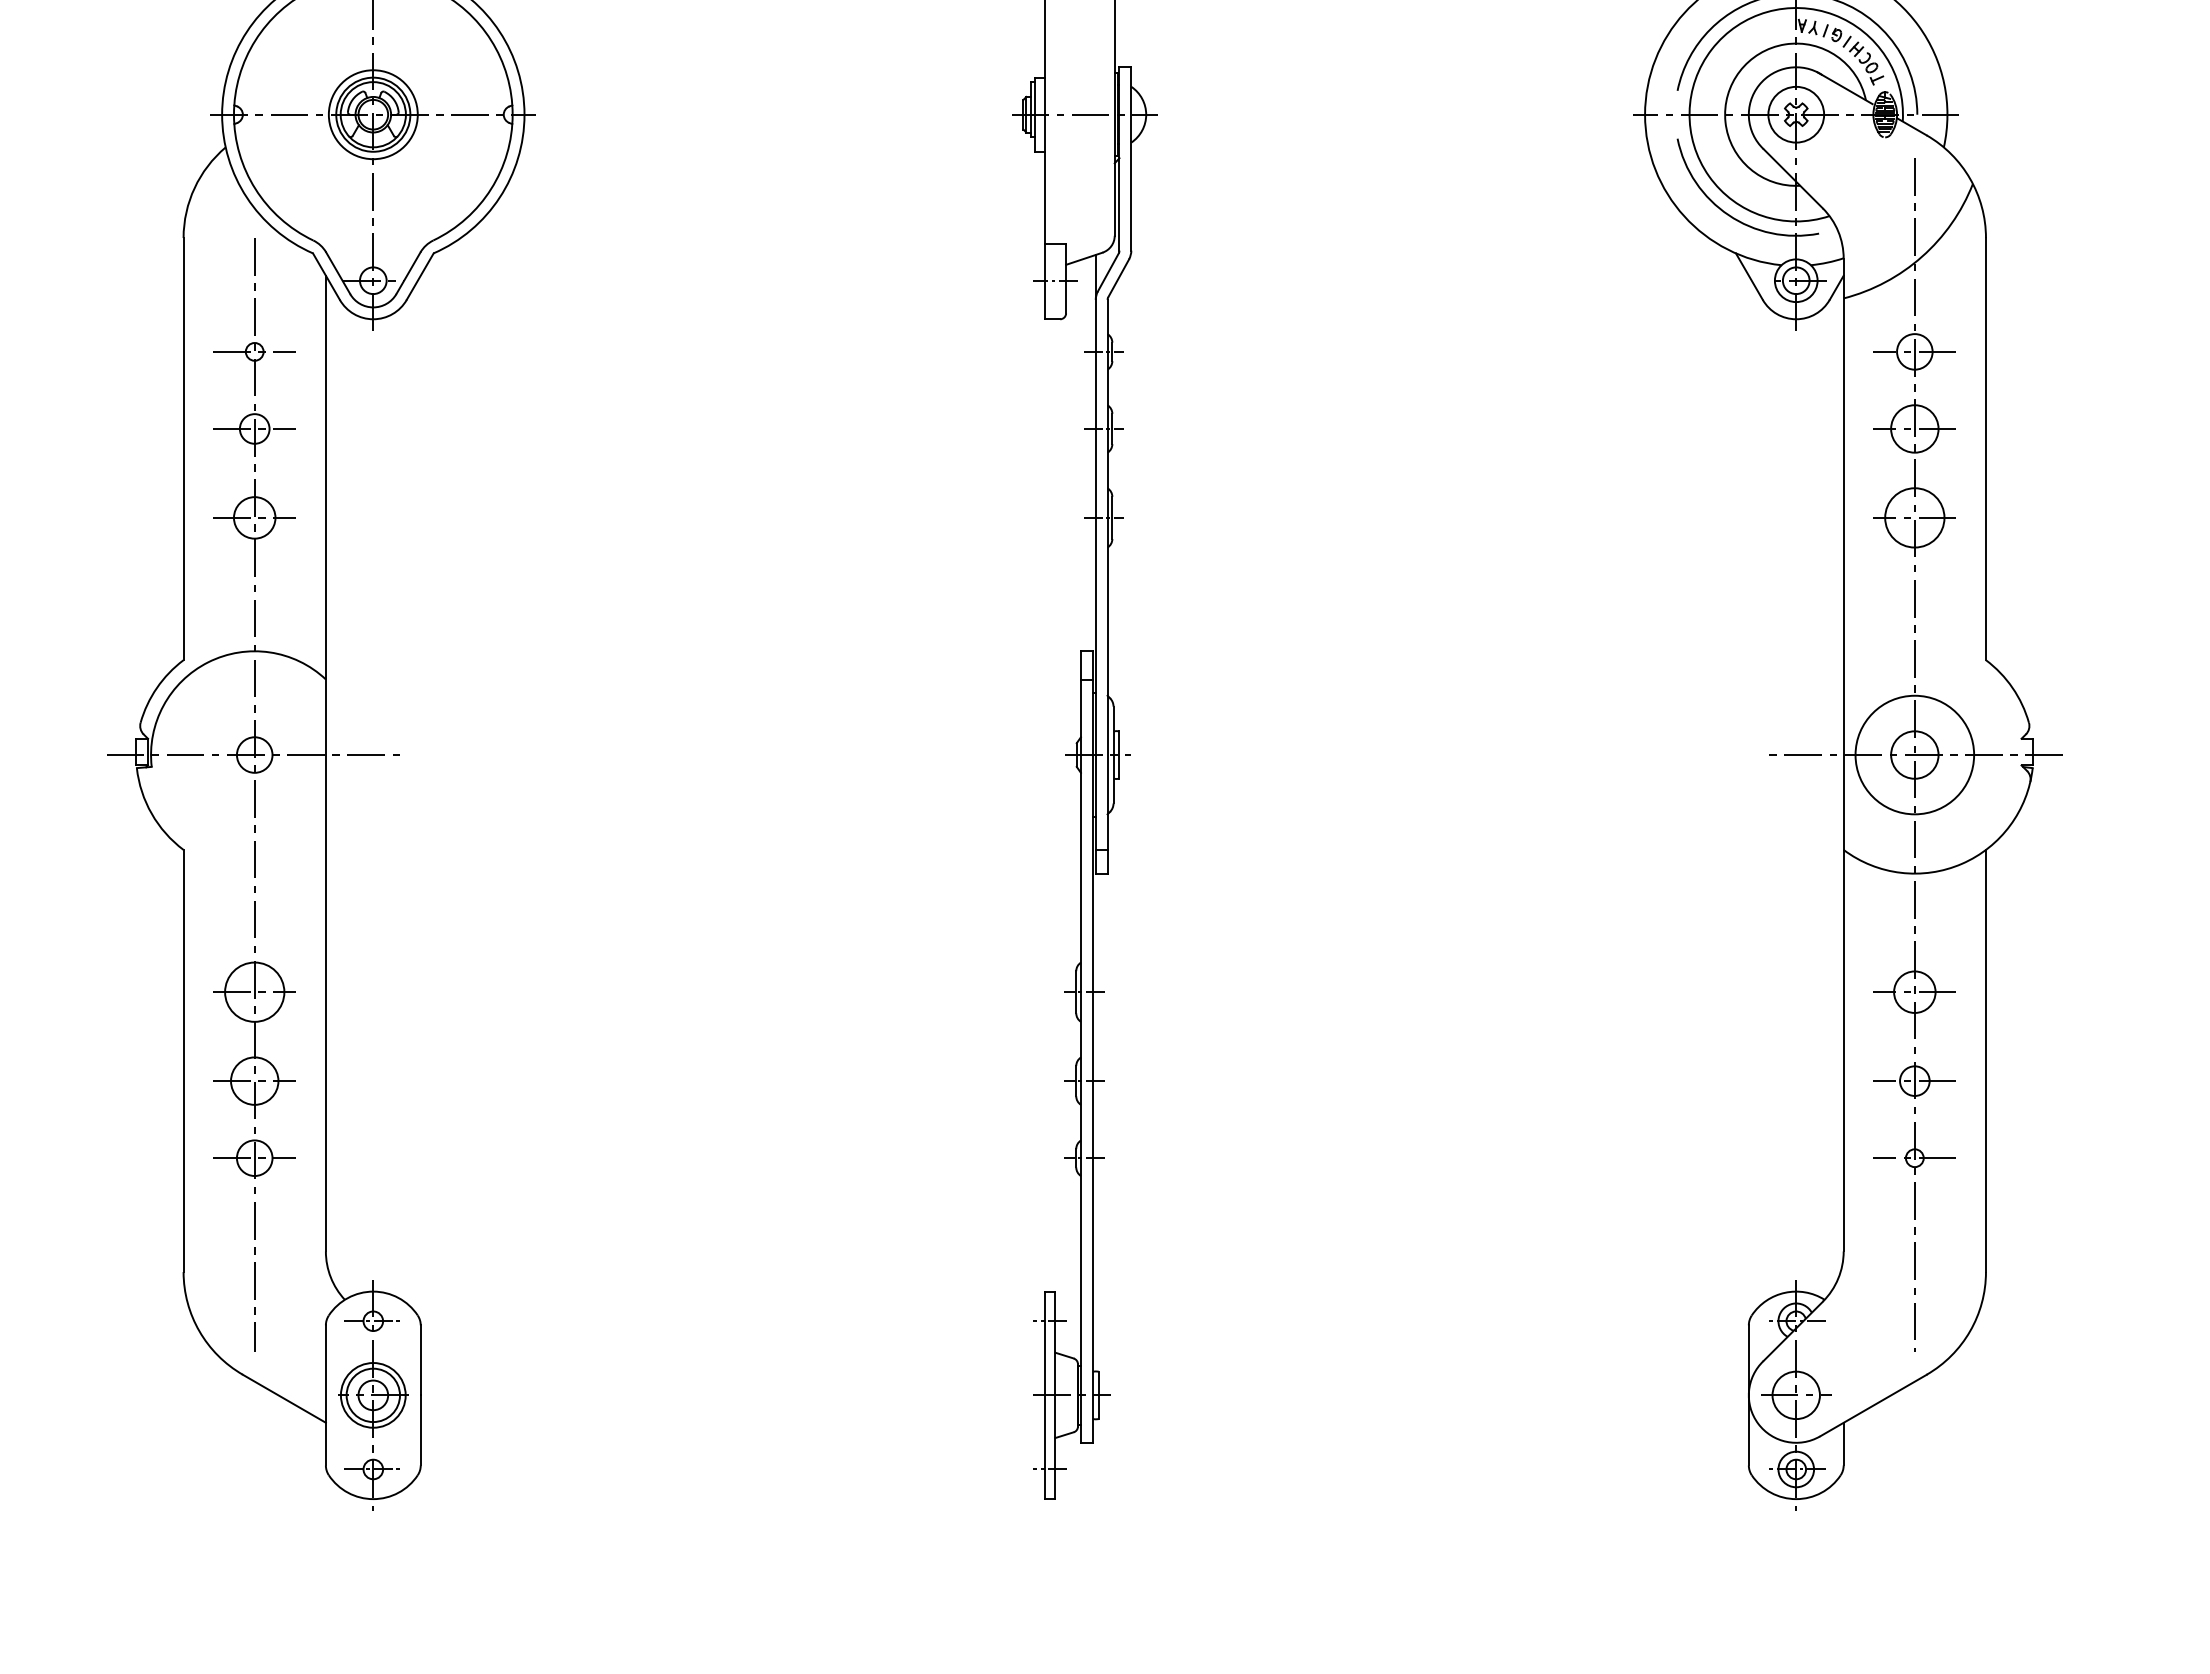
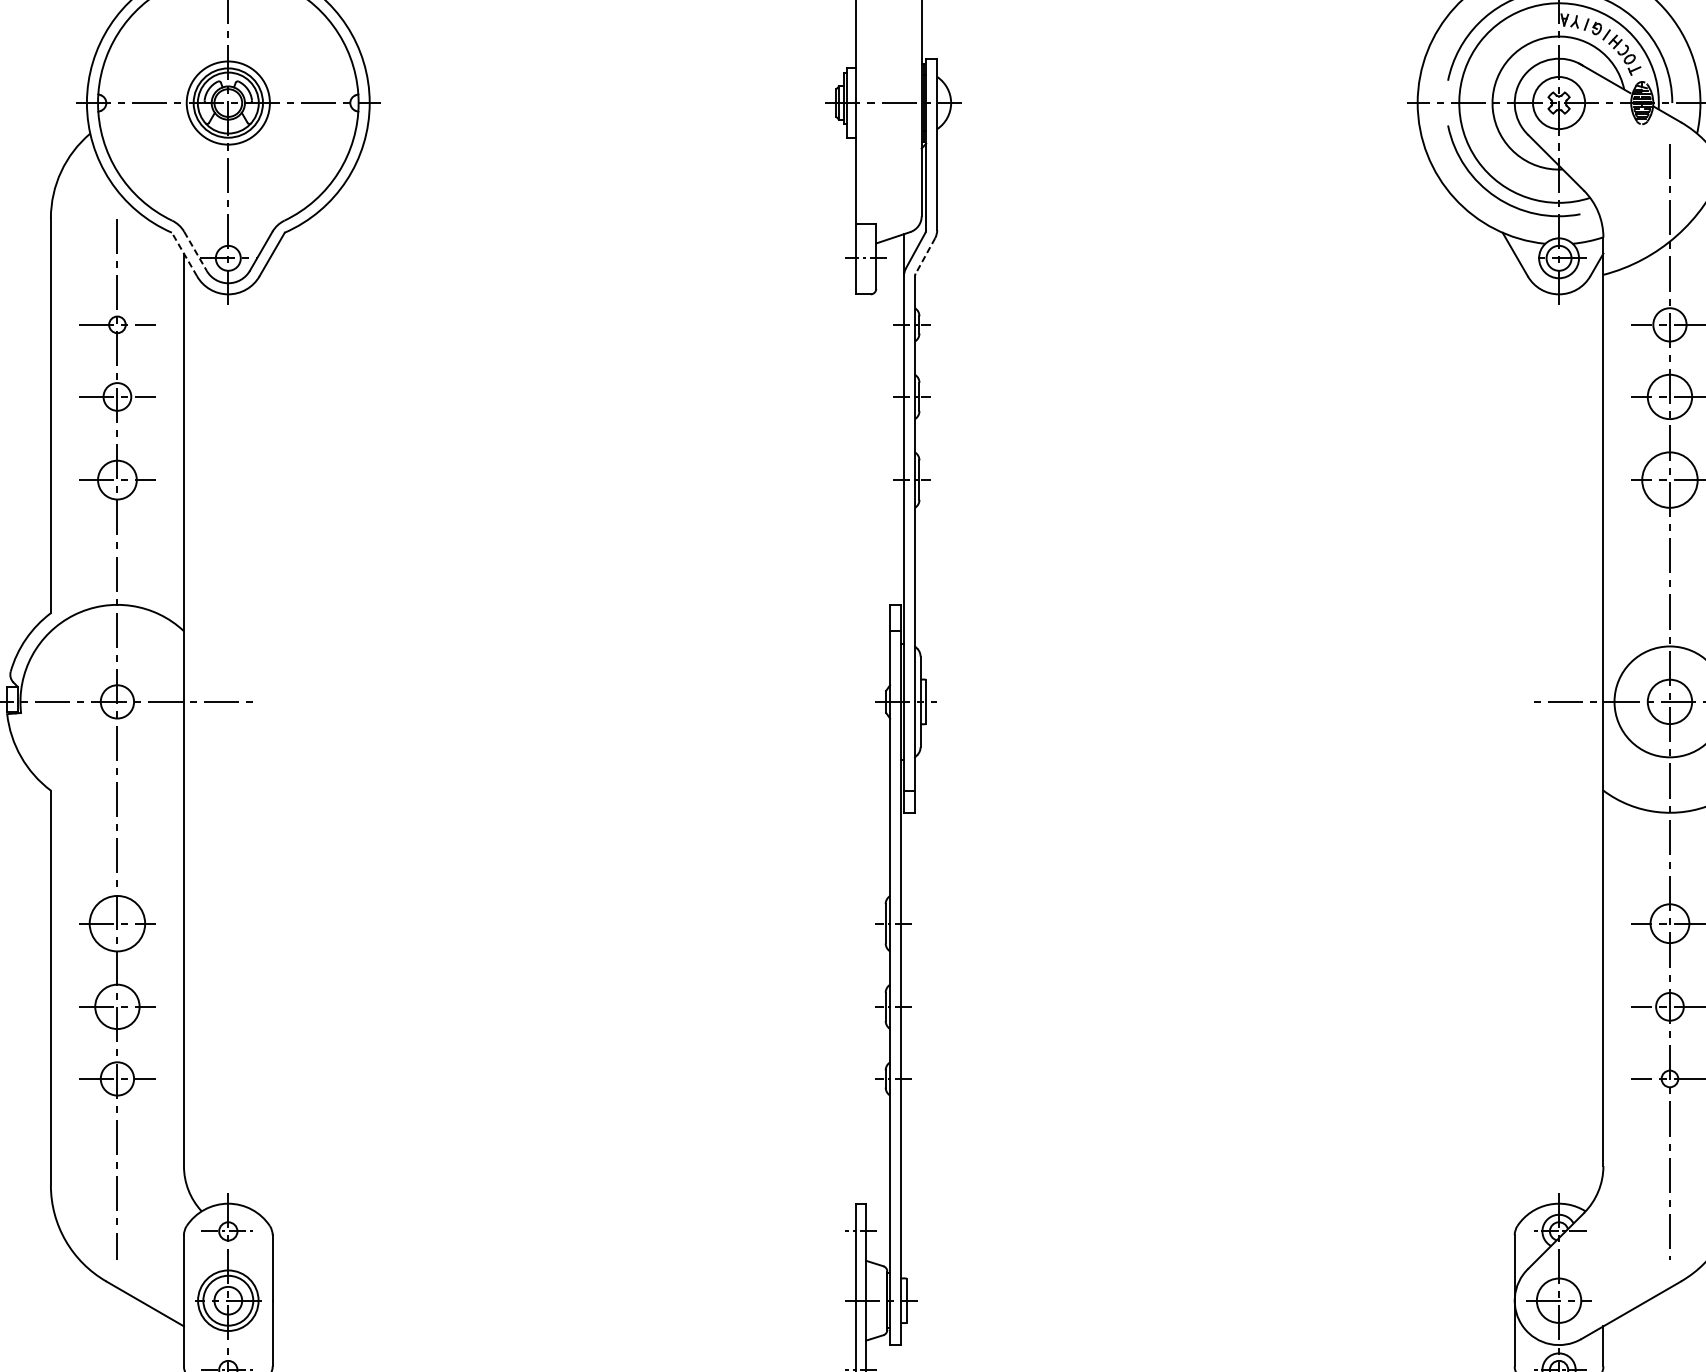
line: (338, 273) -> (195, 251), solid -> dashed
line: (326, 276) -> (184, 254), solid -> dashed
line: (1118, 278) -> (925, 256), solid -> dashed

